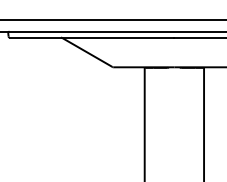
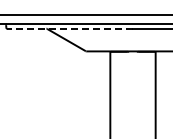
line: (92, 37) -> (70, 28), solid -> dashed

